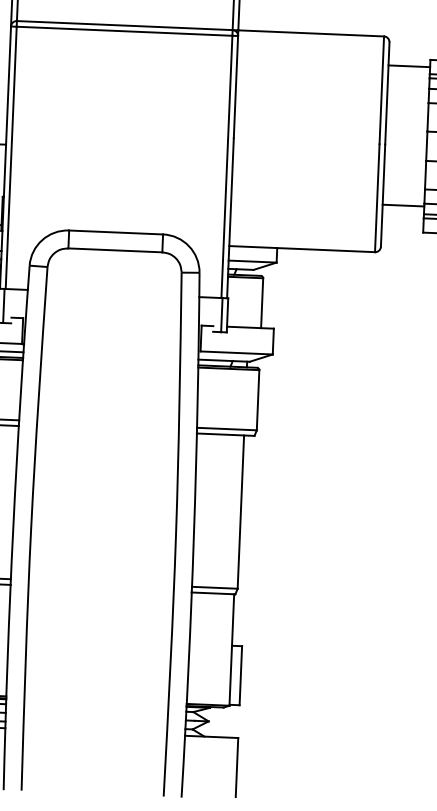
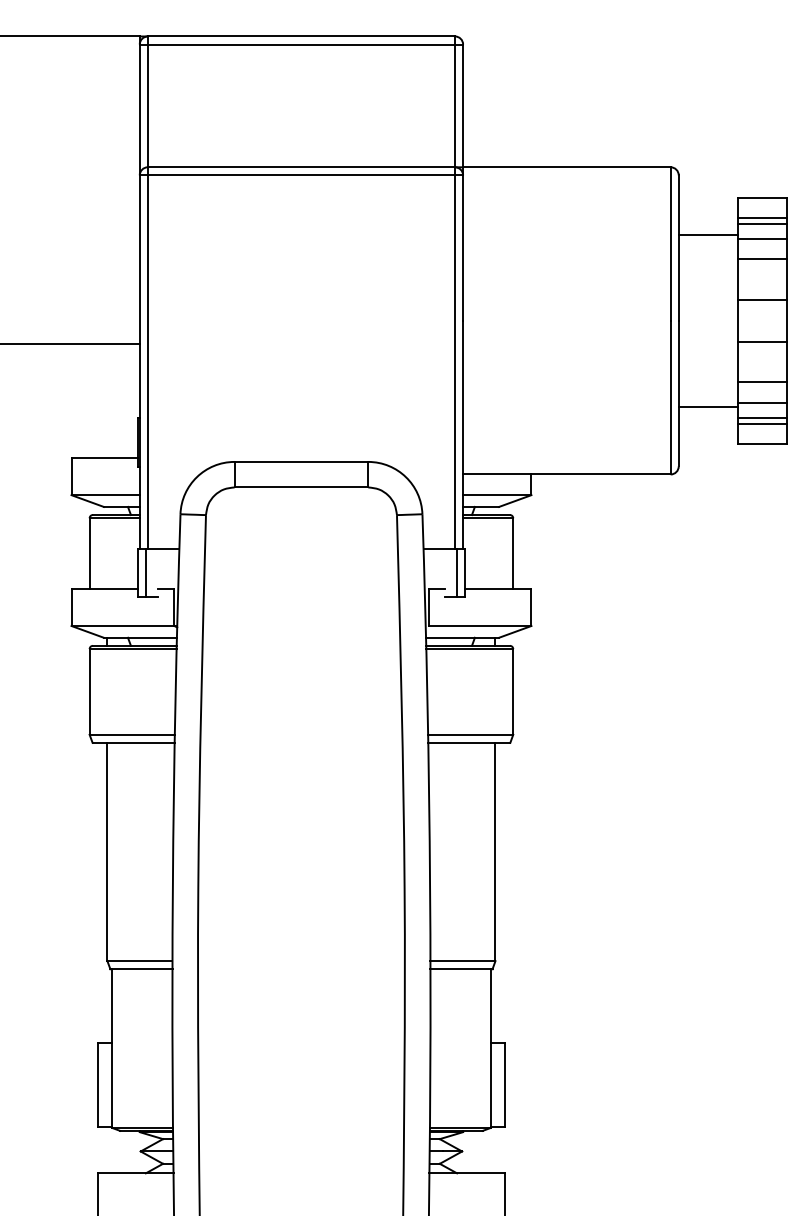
line: (408, 66) -> (707, 235), moved

